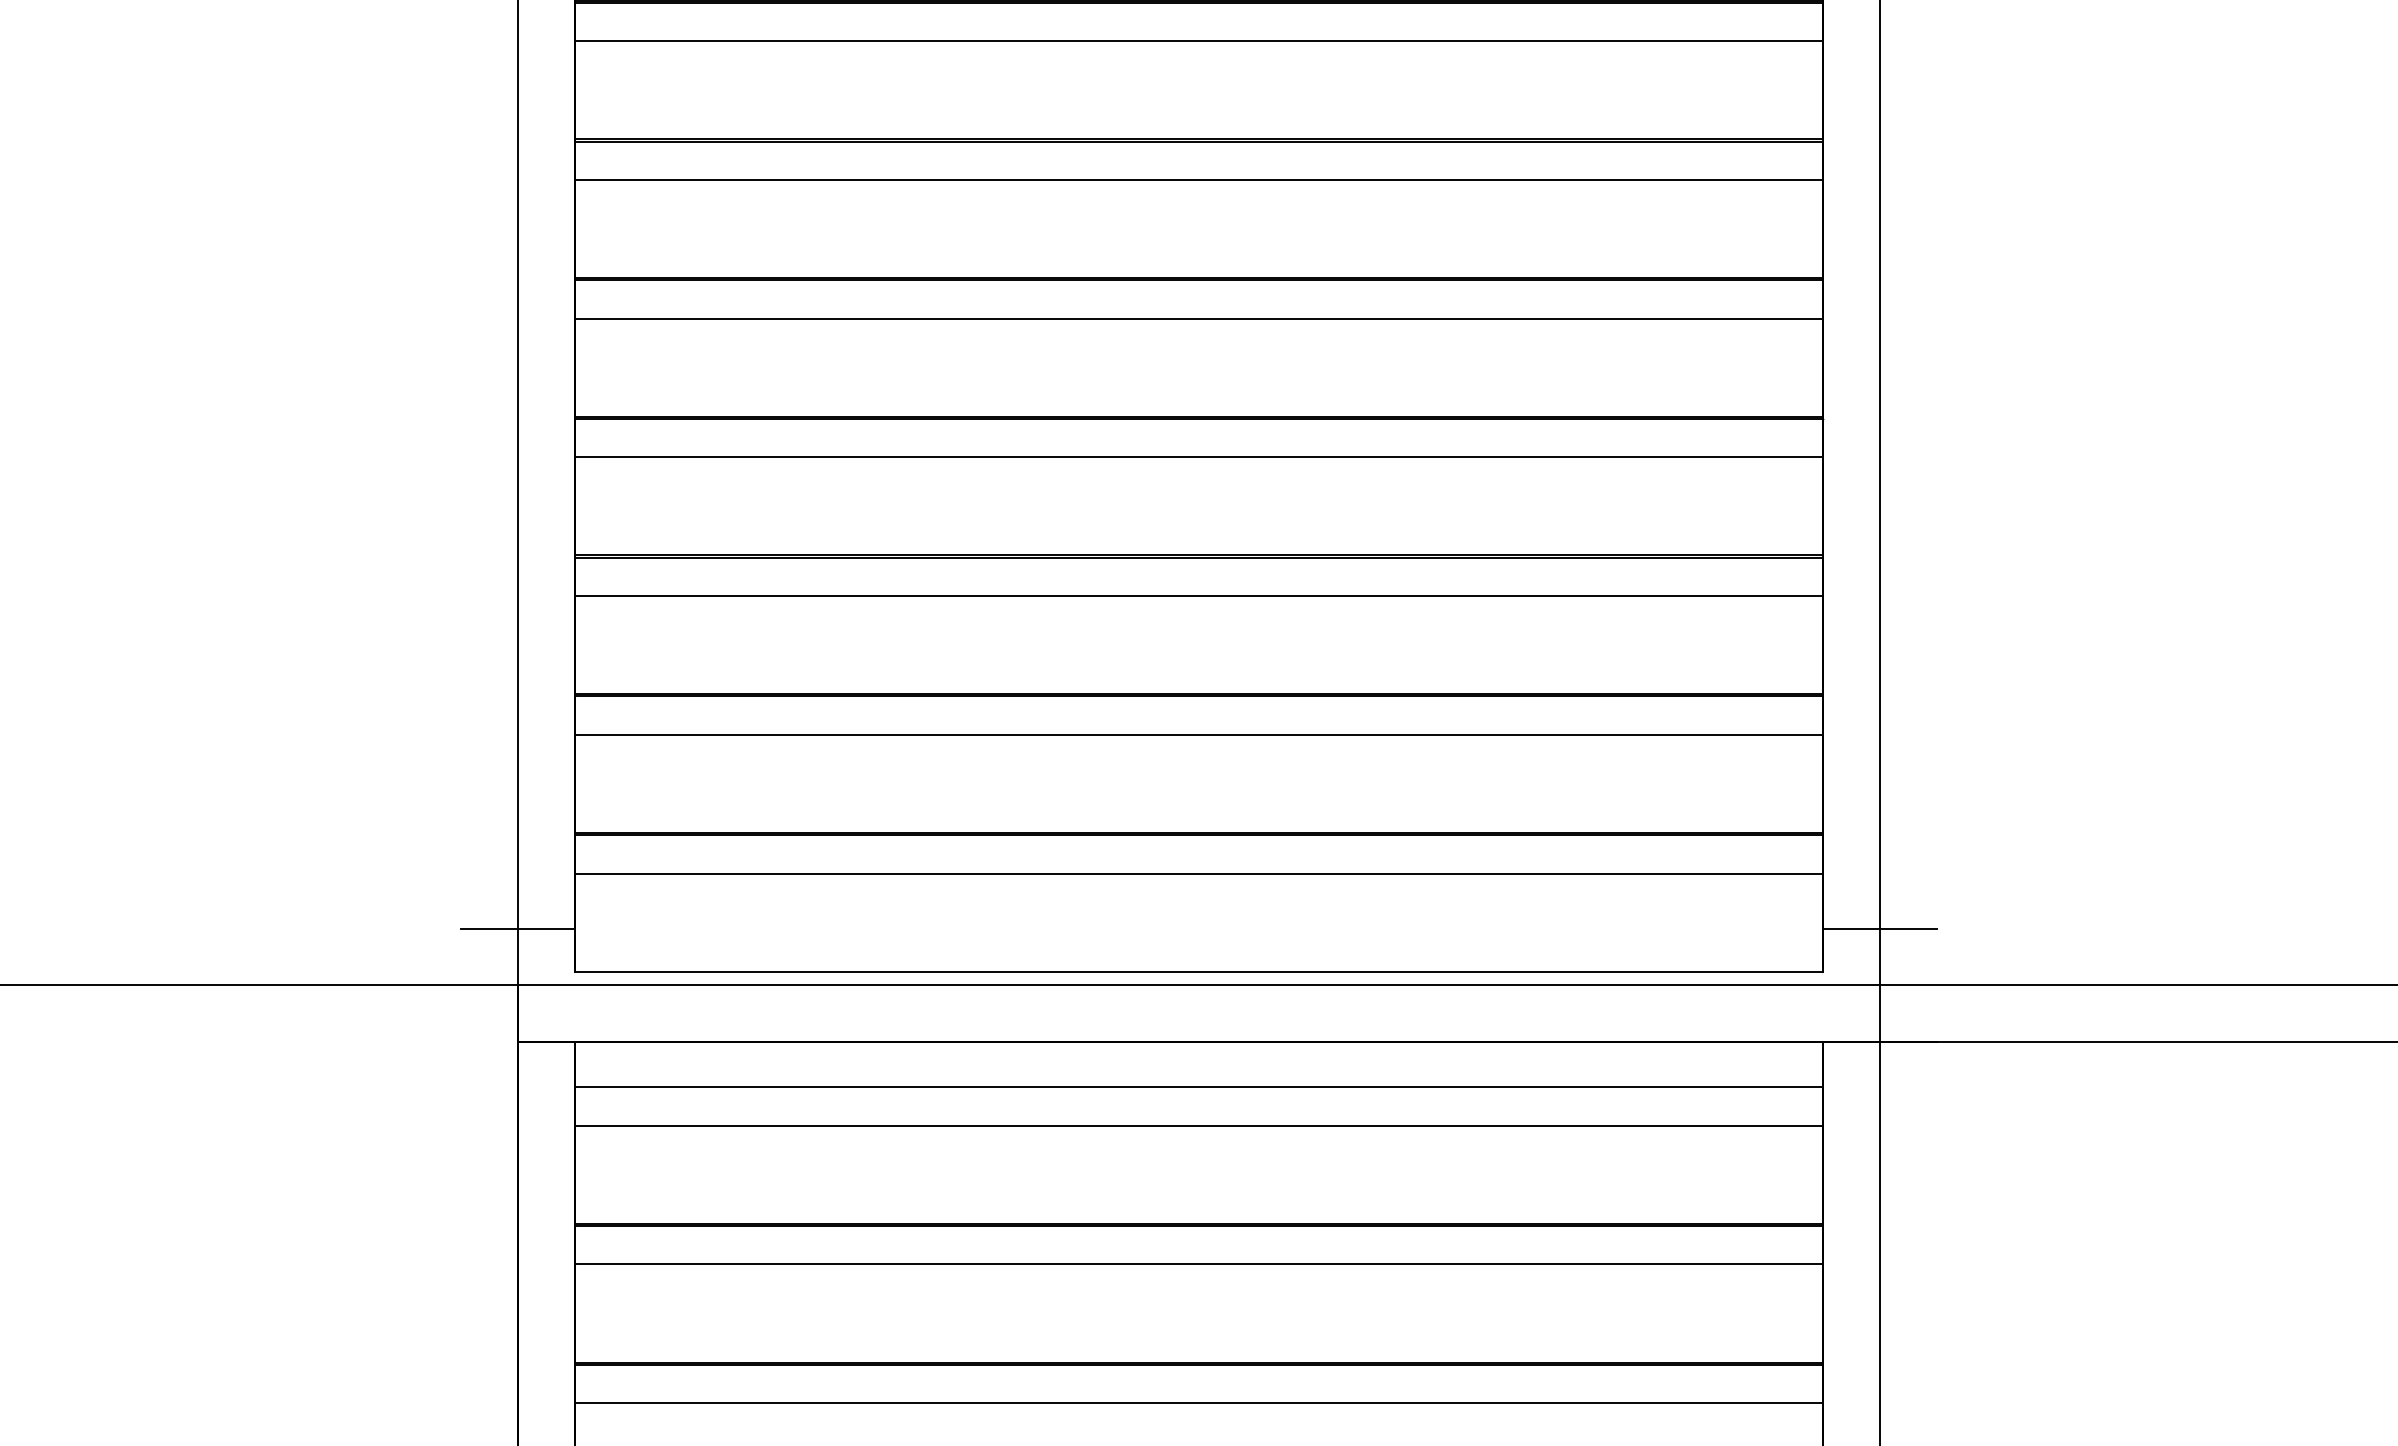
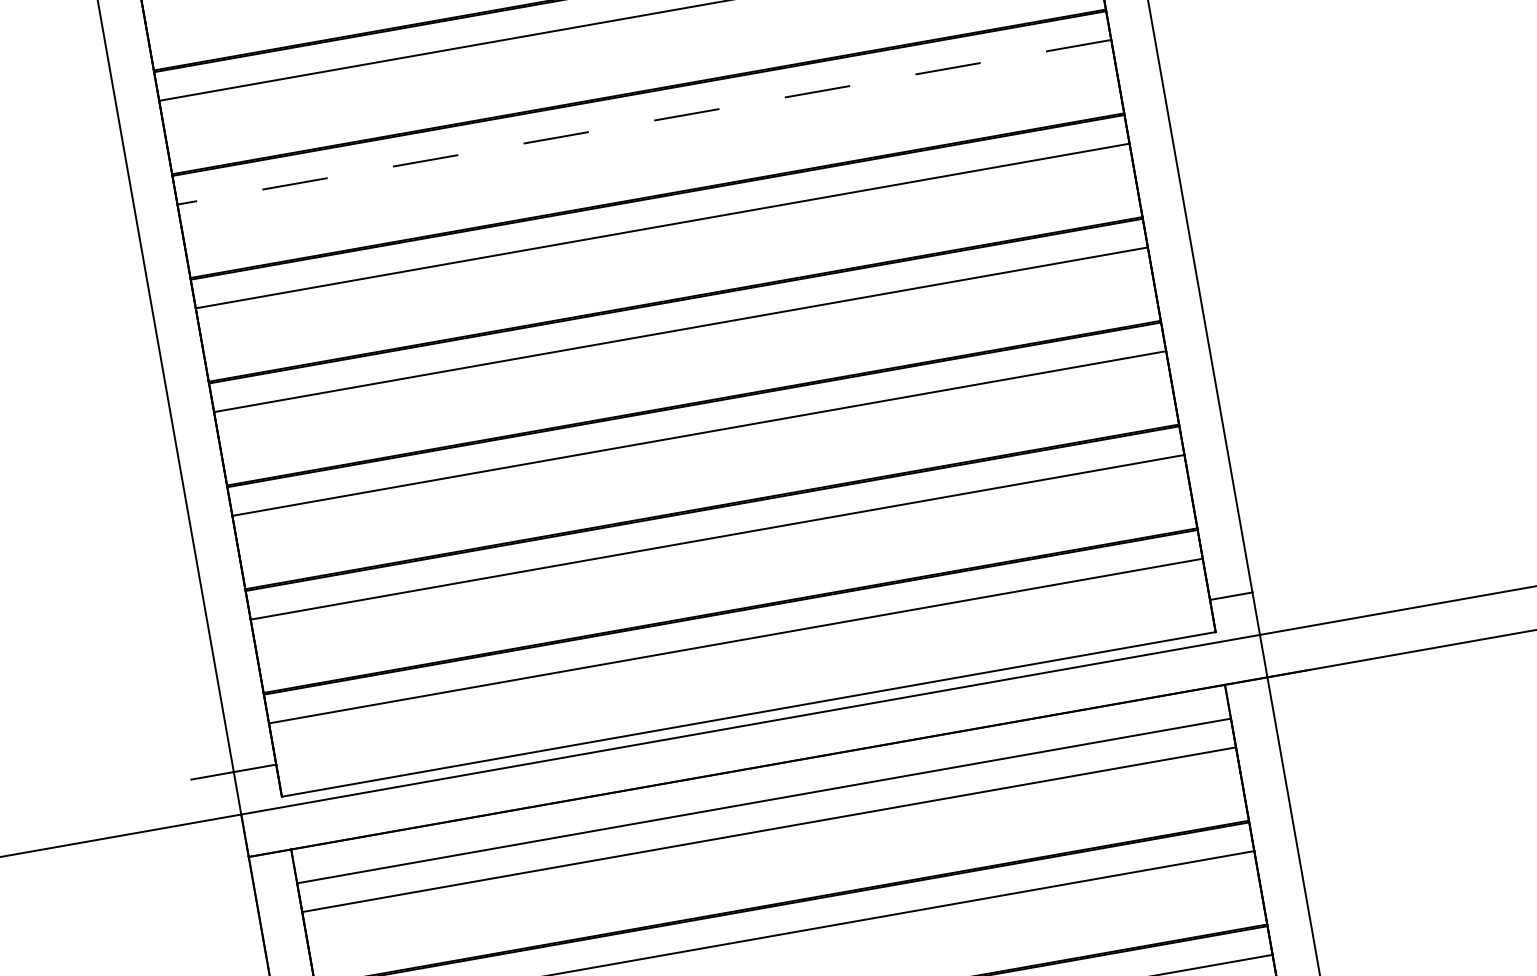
line: (1198, 179) -> (643, 122), solid -> dashed
line: (1907, 928) -> (1273, 588), removed

